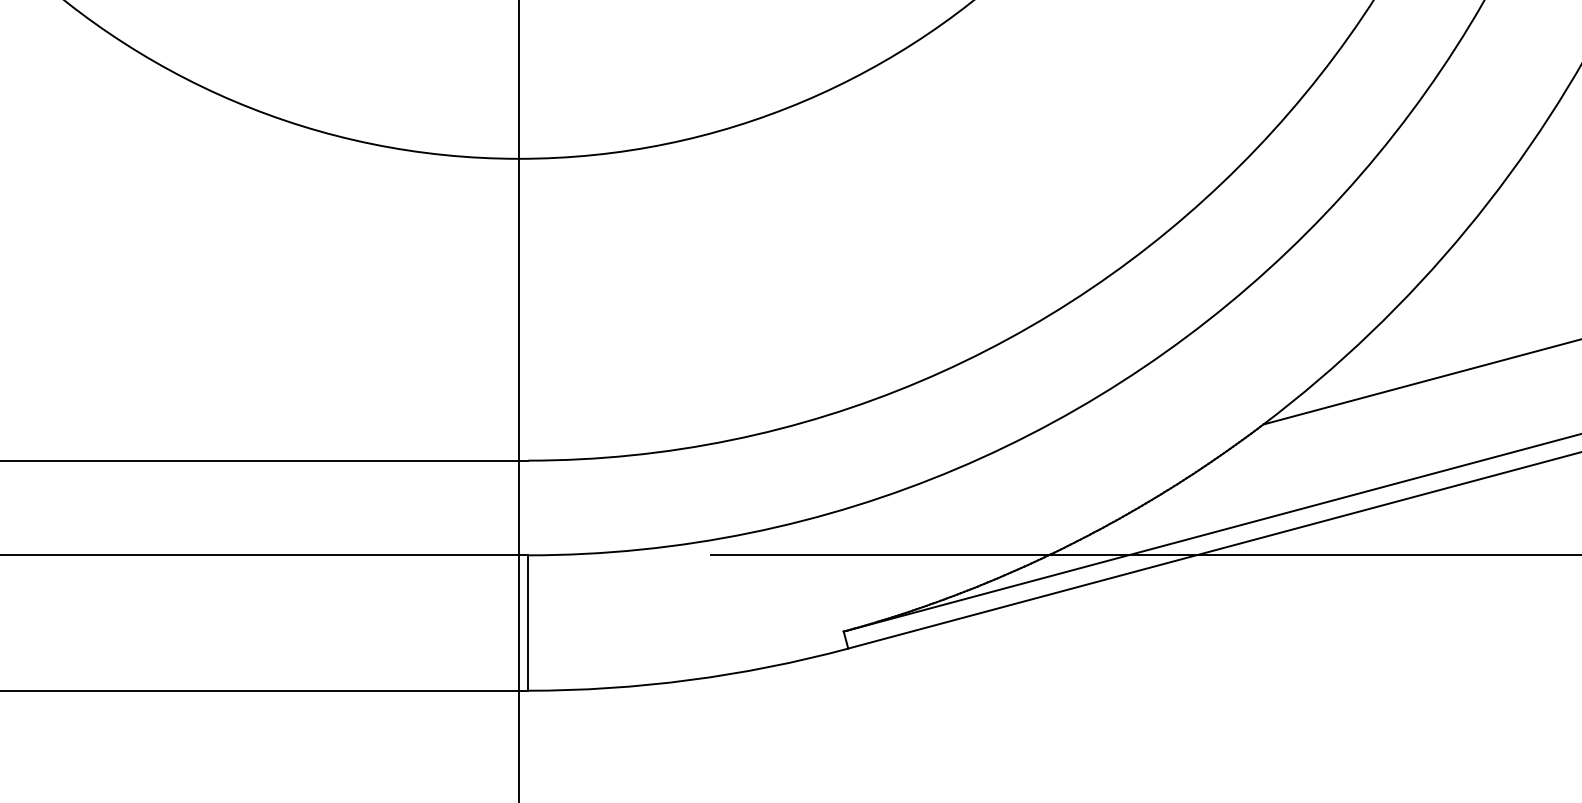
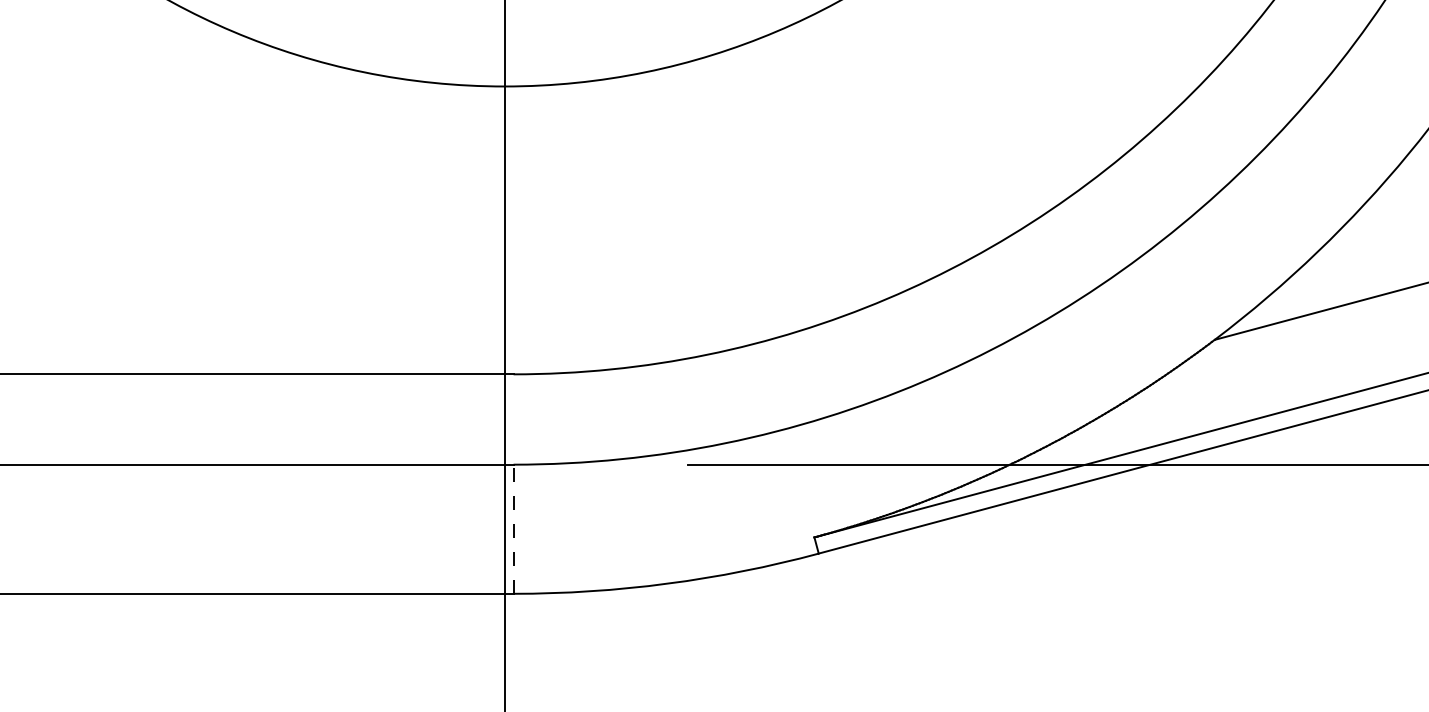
line: (528, 623) -> (513, 529), solid -> dashed

